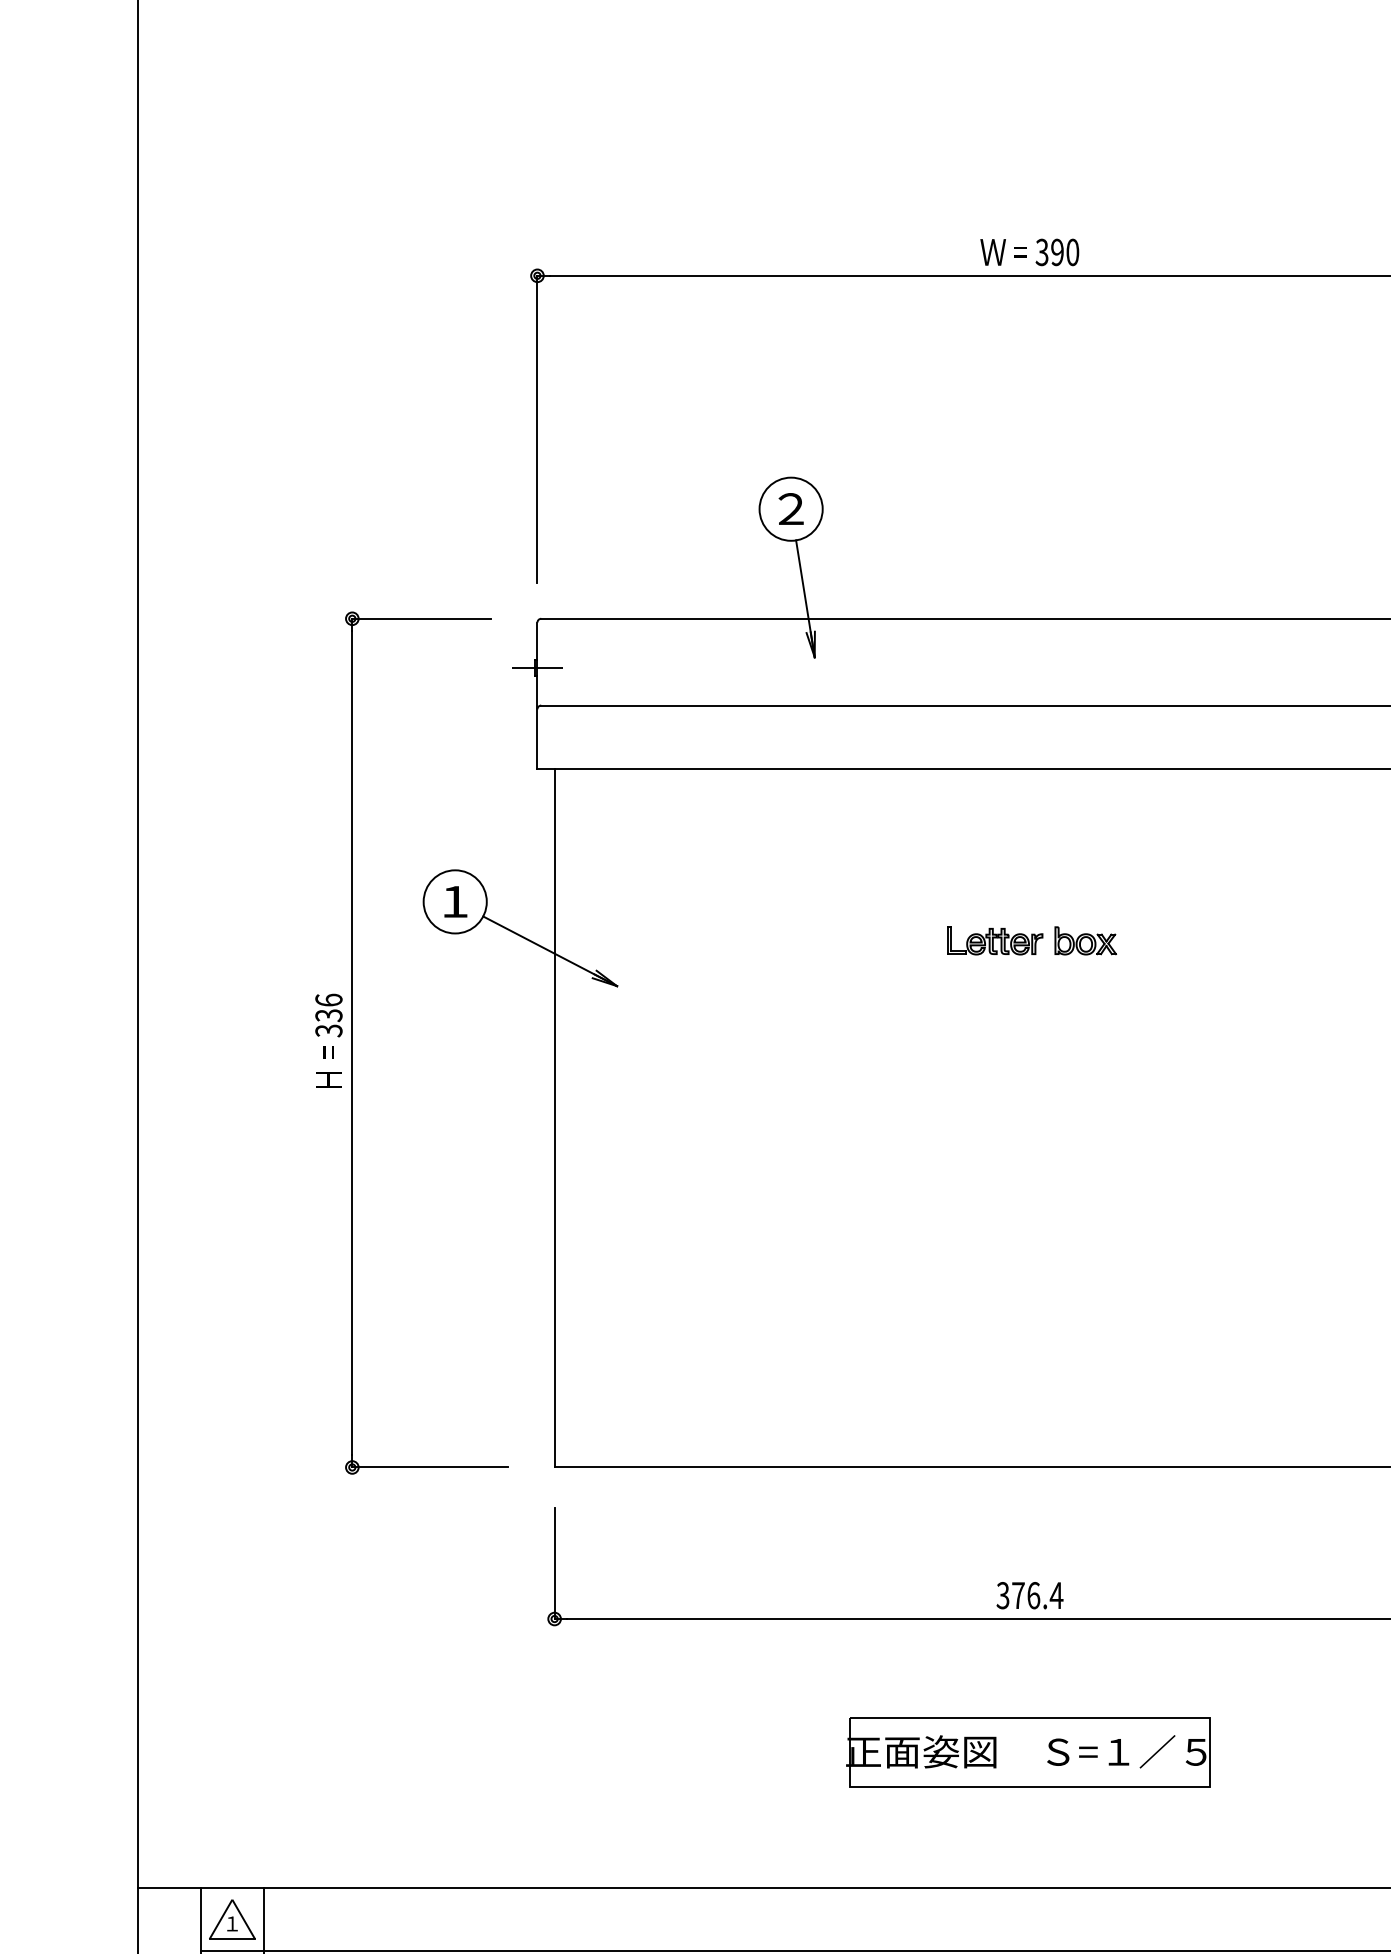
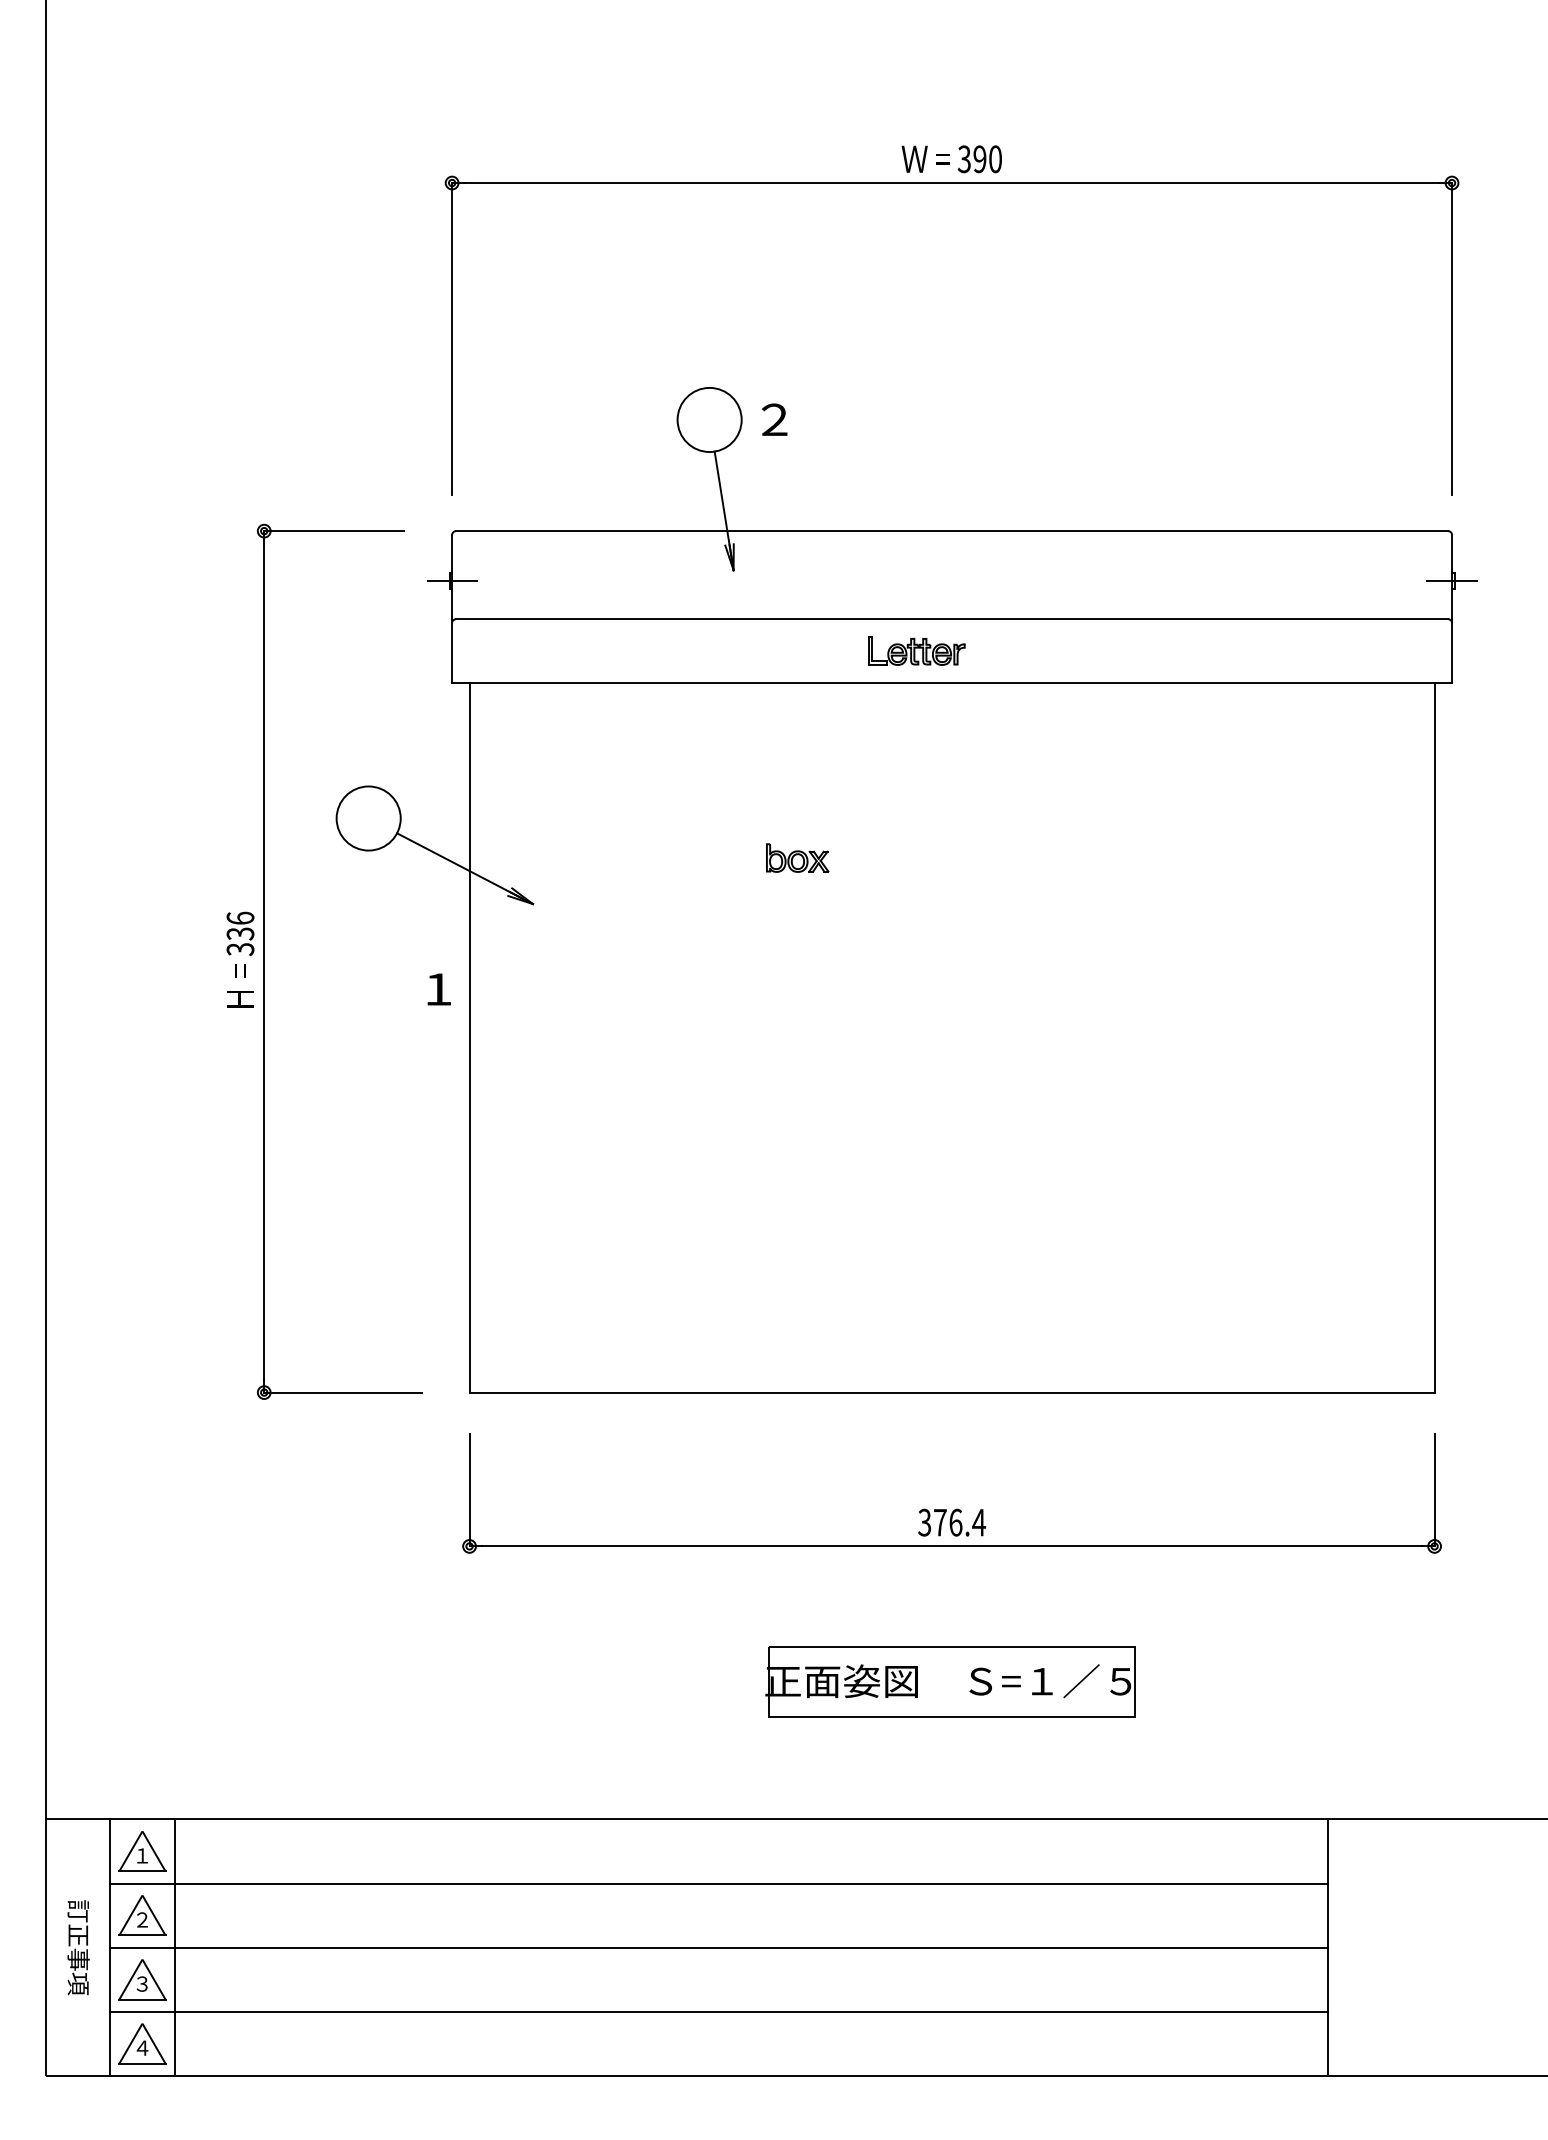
text: (791, 508) -> (774, 419), moved
text: (455, 901) -> (438, 989), moved
part: (994, 940) -> (916, 650), moved
part: (1085, 940) -> (797, 857), moved

